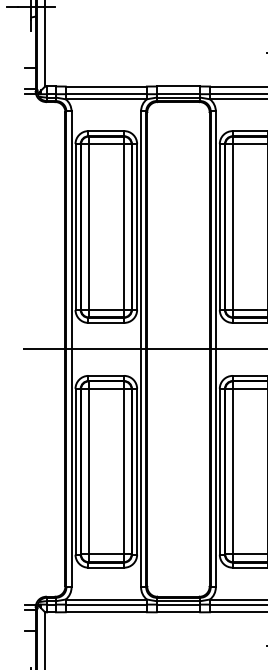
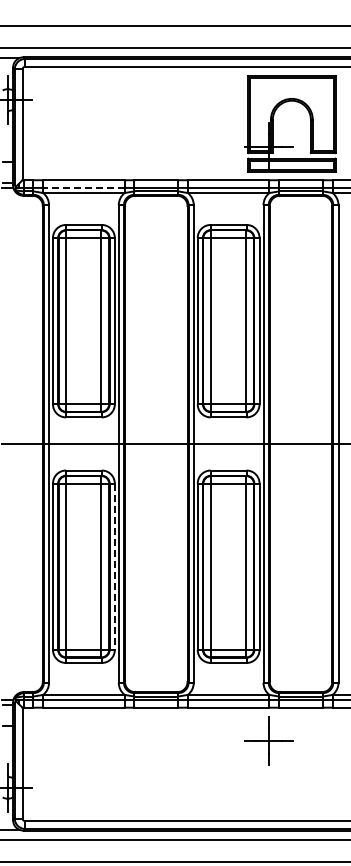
line: (105, 93) -> (83, 187), solid -> dashed
line: (136, 472) -> (114, 567), solid -> dashed

